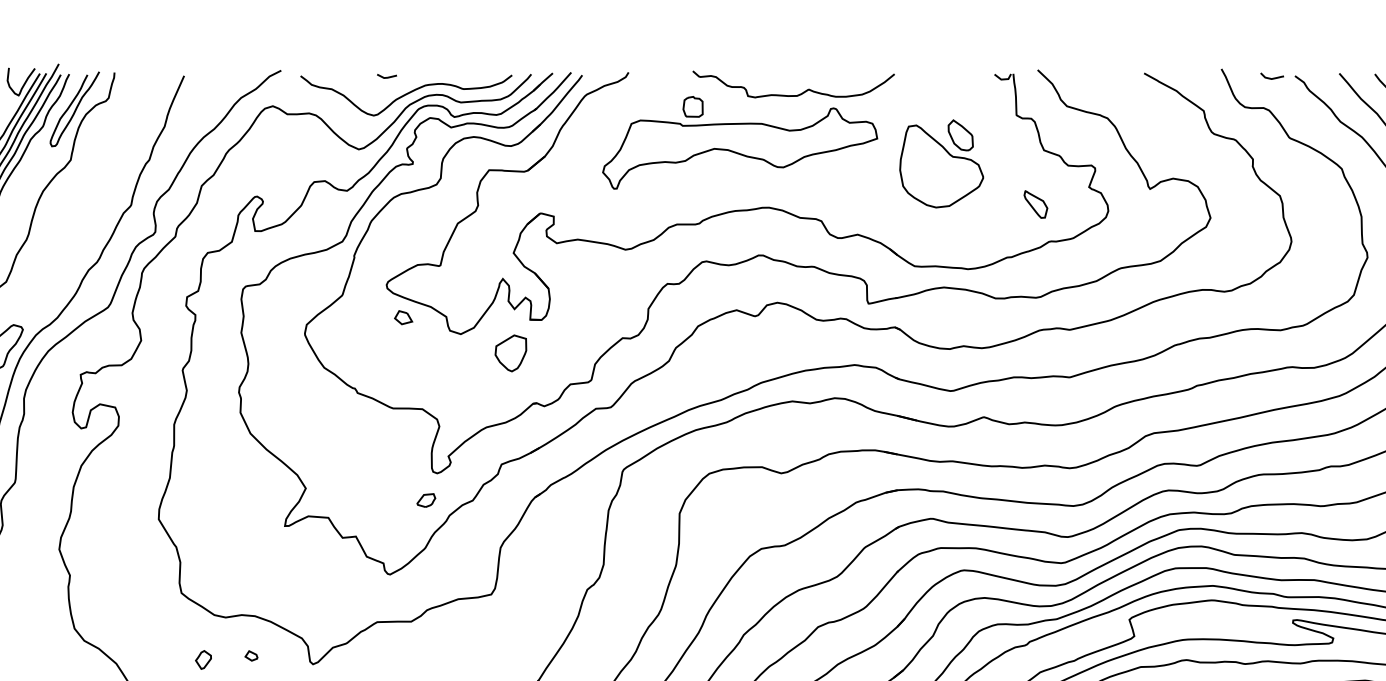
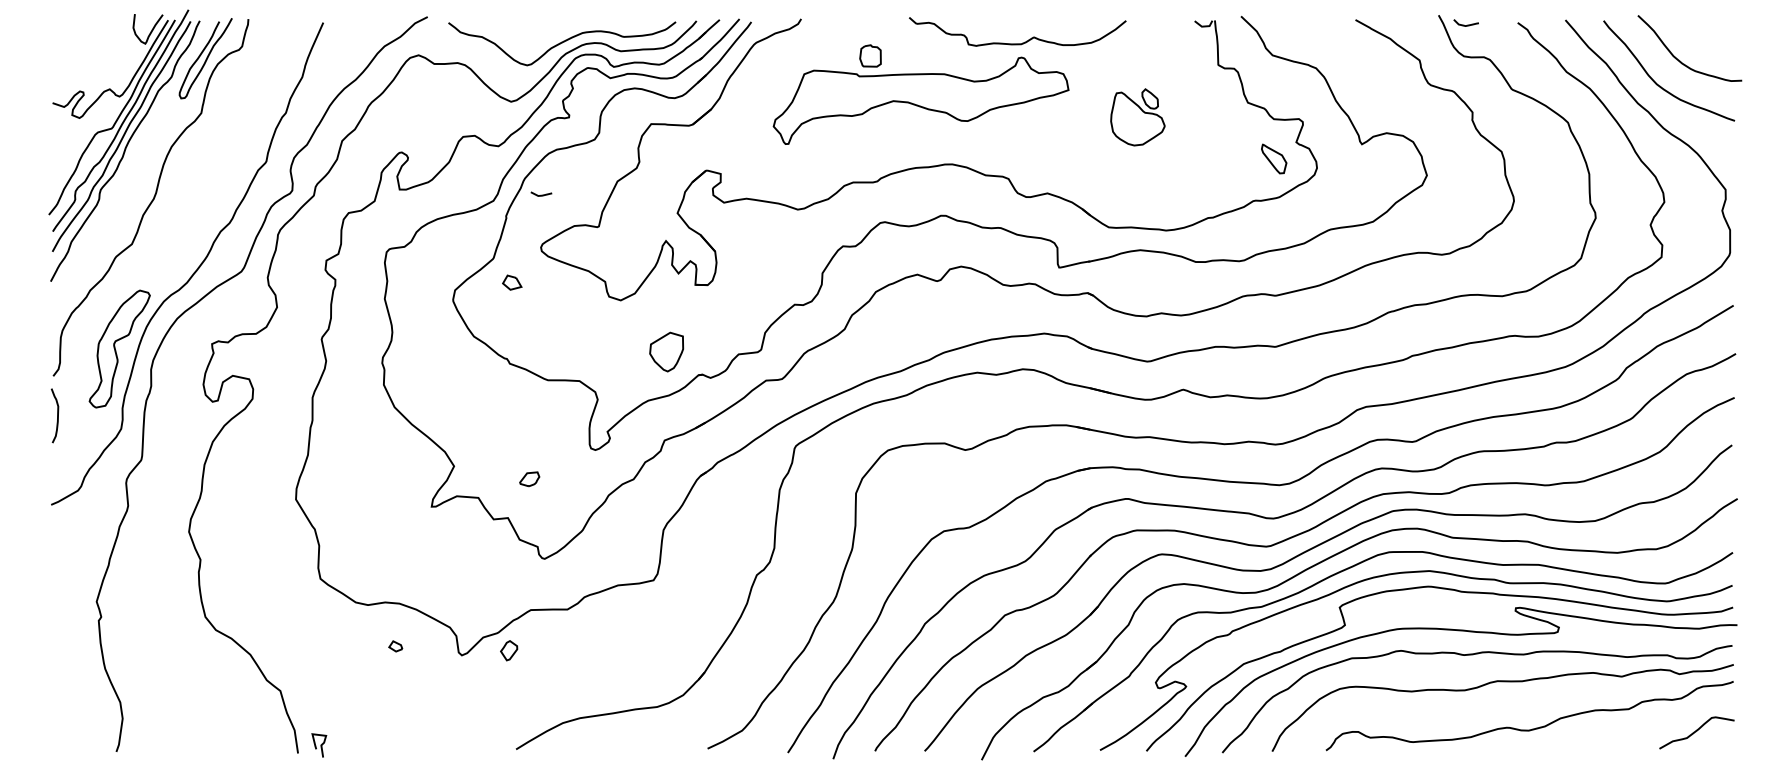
line: (387, 76) -> (541, 194), moved
curve: (1270, 77) -> (1464, 24), moved
curve: (793, 95) -> (1017, 43), moved
part: (941, 164) -> (1137, 117), size x0.6
part: (1036, 204) -> (1274, 158), moved
part: (403, 317) -> (512, 282), moved
part: (510, 352) -> (666, 351), moved
part: (426, 500) -> (529, 479), moved
part: (203, 659) -> (509, 650), moved

